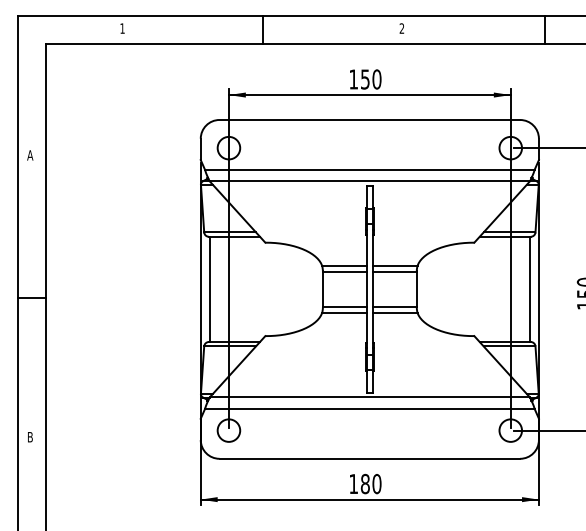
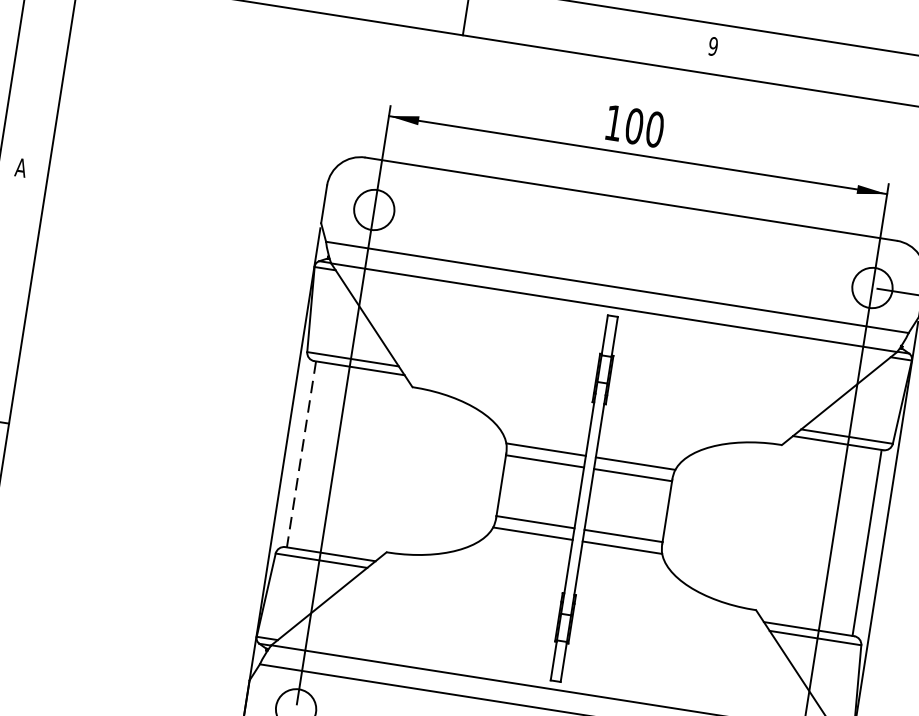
text: (401, 28) -> (712, 46), 2 -> 9
text: (364, 79) -> (632, 126), 150 -> 100
line: (209, 289) -> (300, 454), solid -> dashed

